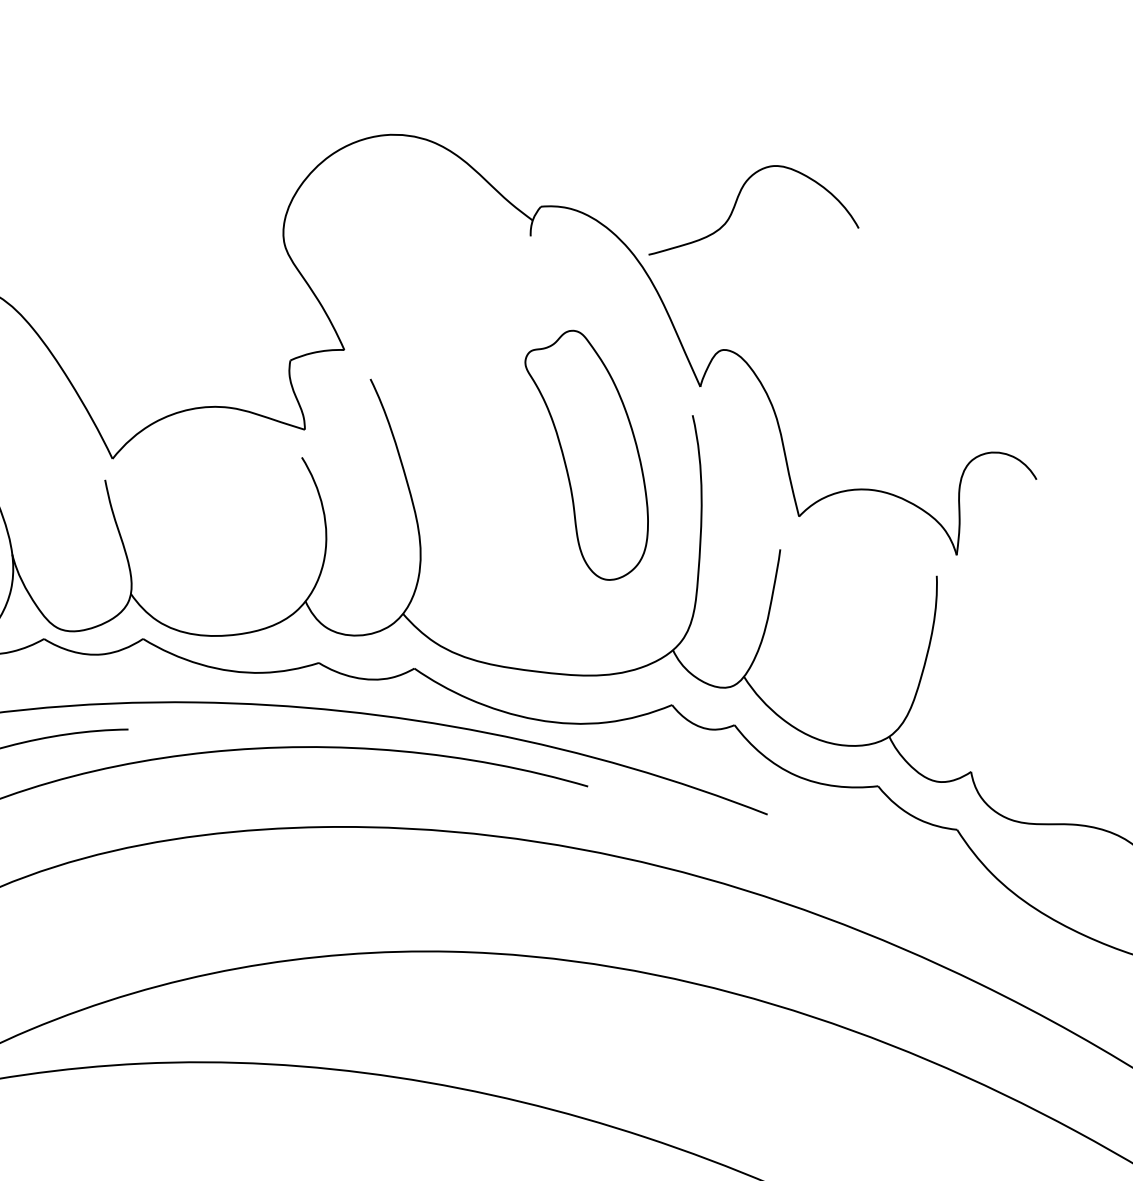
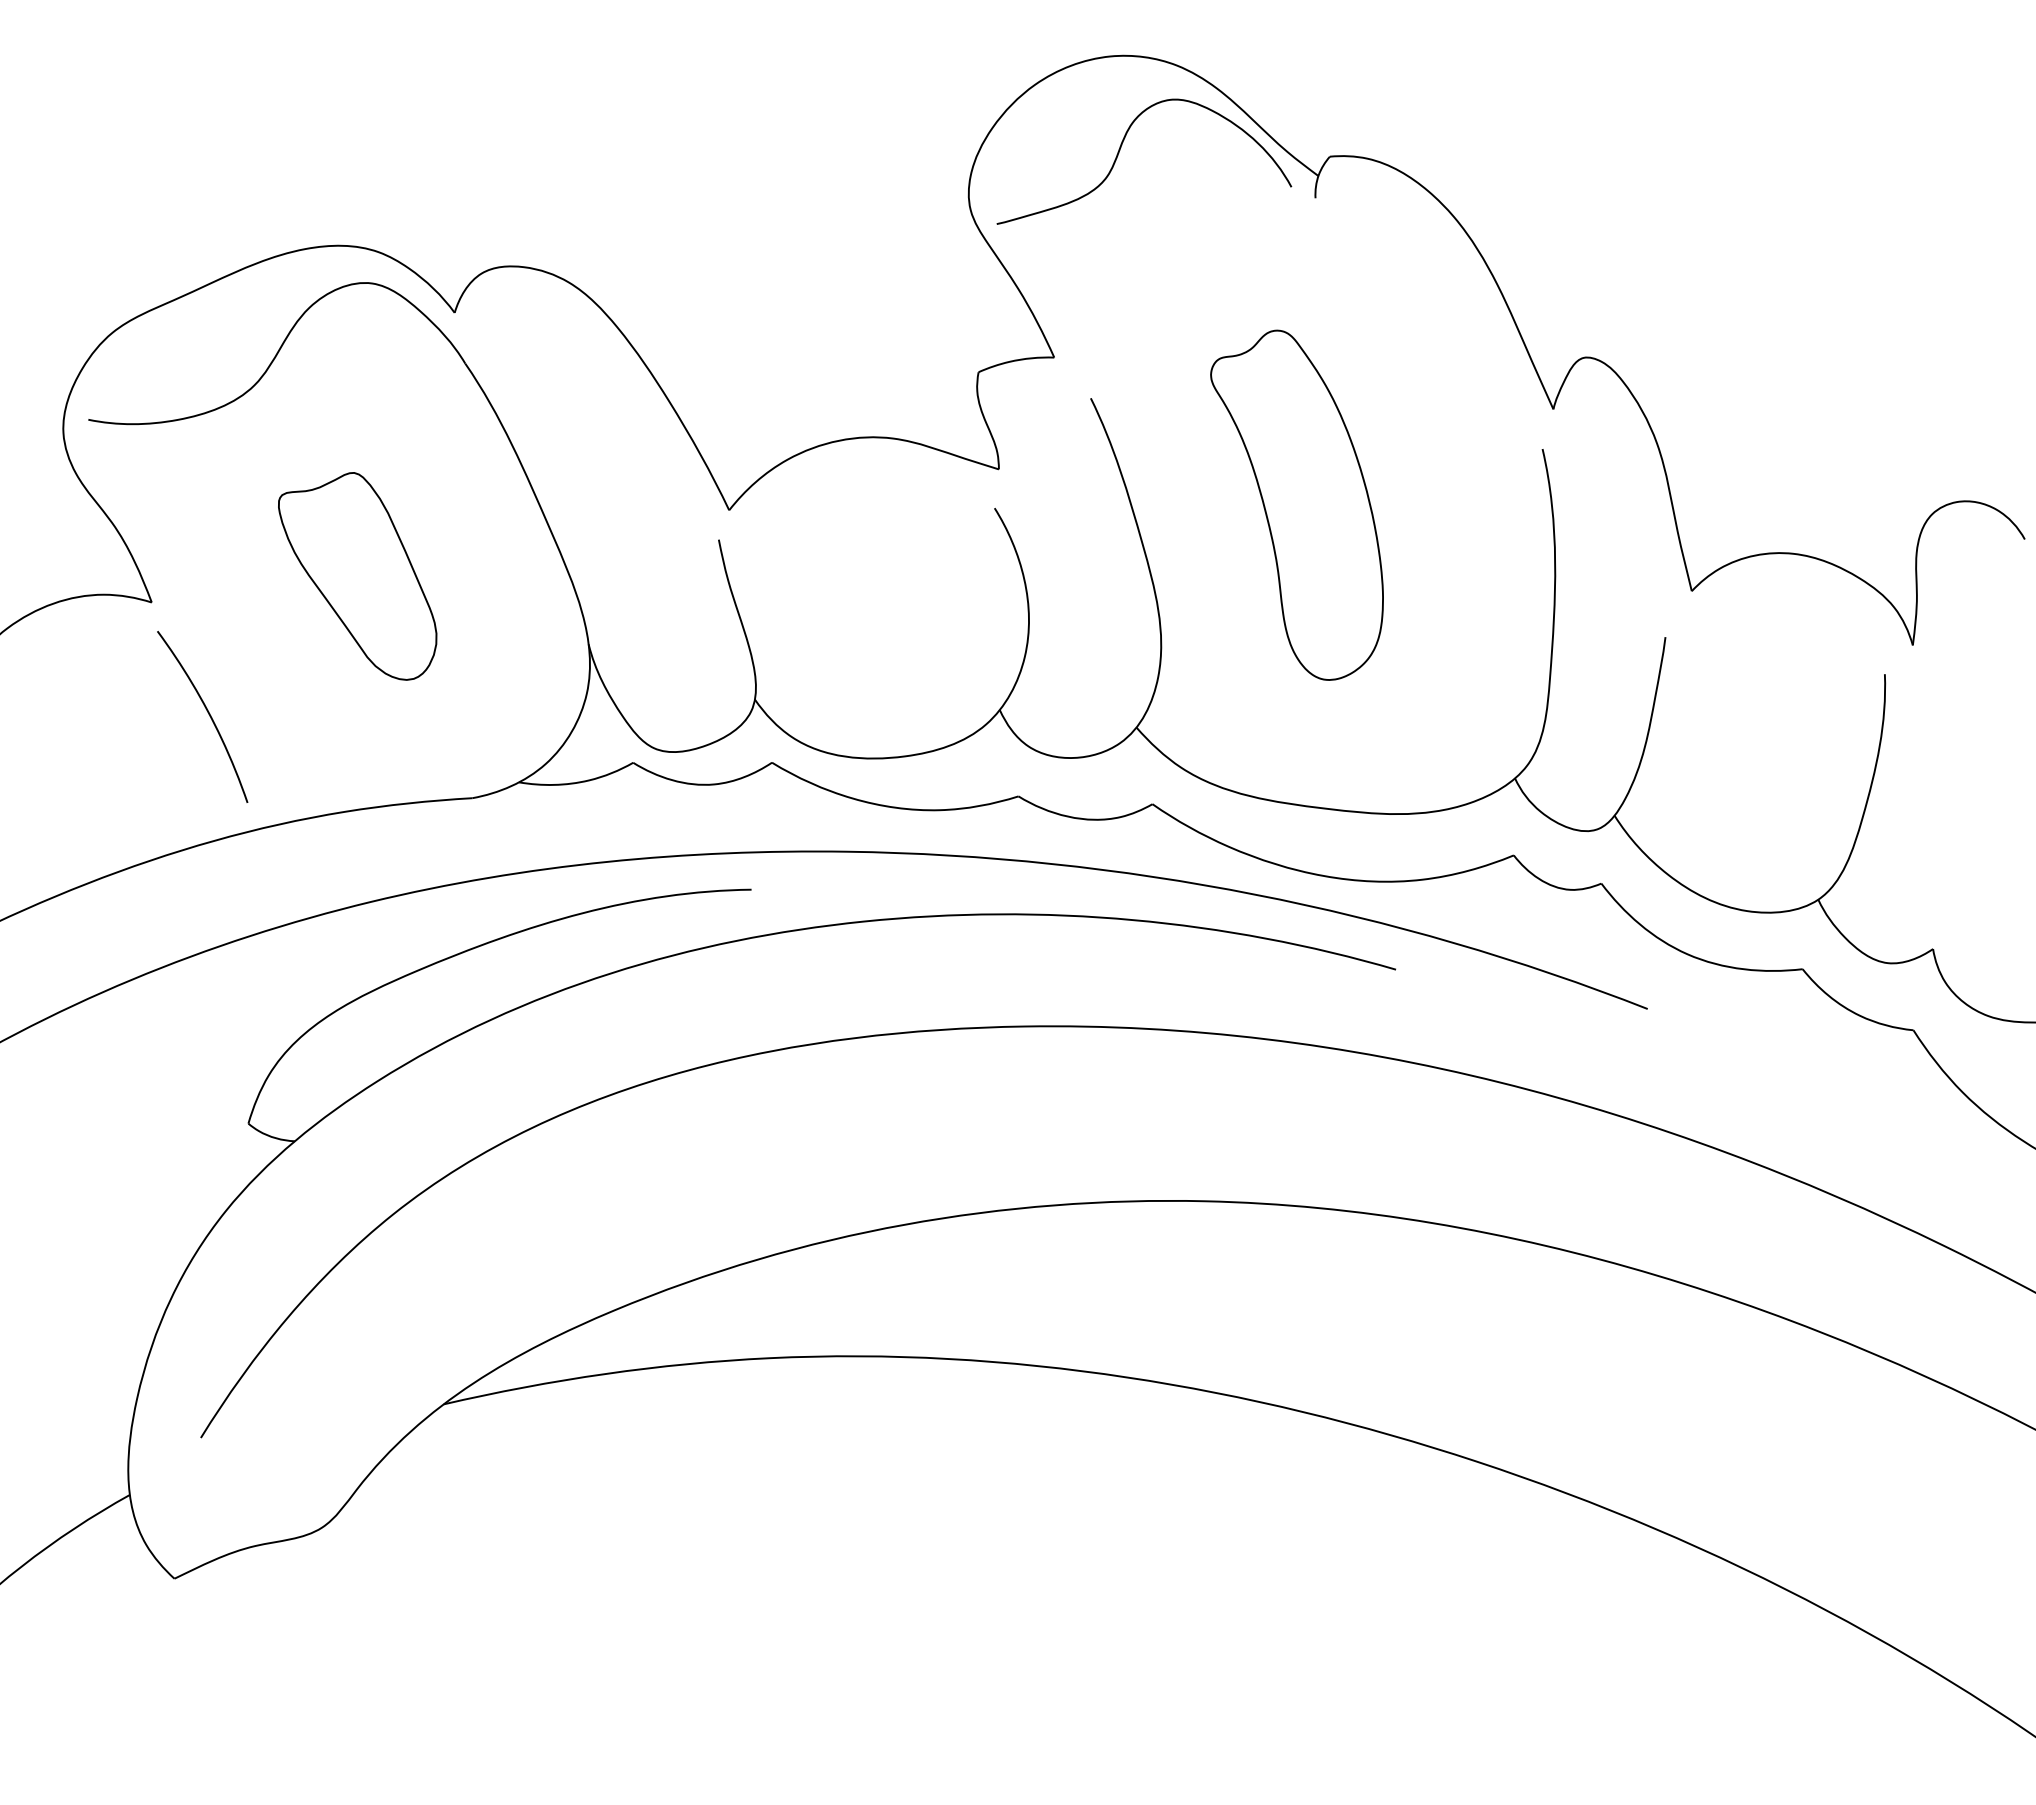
curve: (736, 204) -> (1119, 153), moved
part: (586, 454) -> (1296, 504), moved

